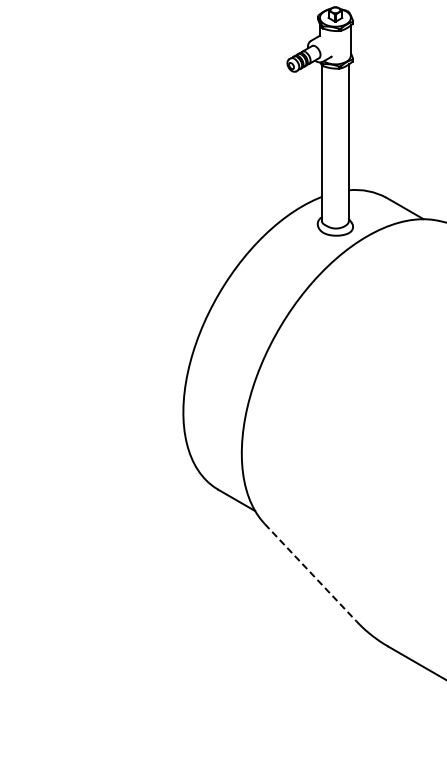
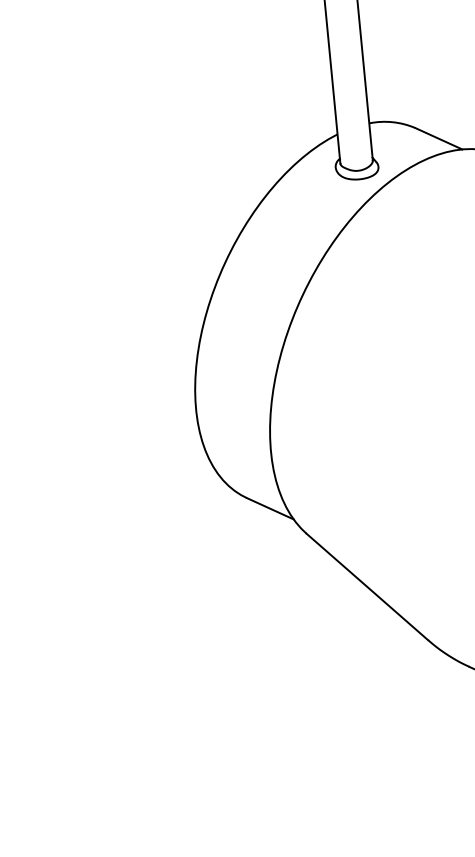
line: (310, 572) -> (367, 586), dashed -> solid

